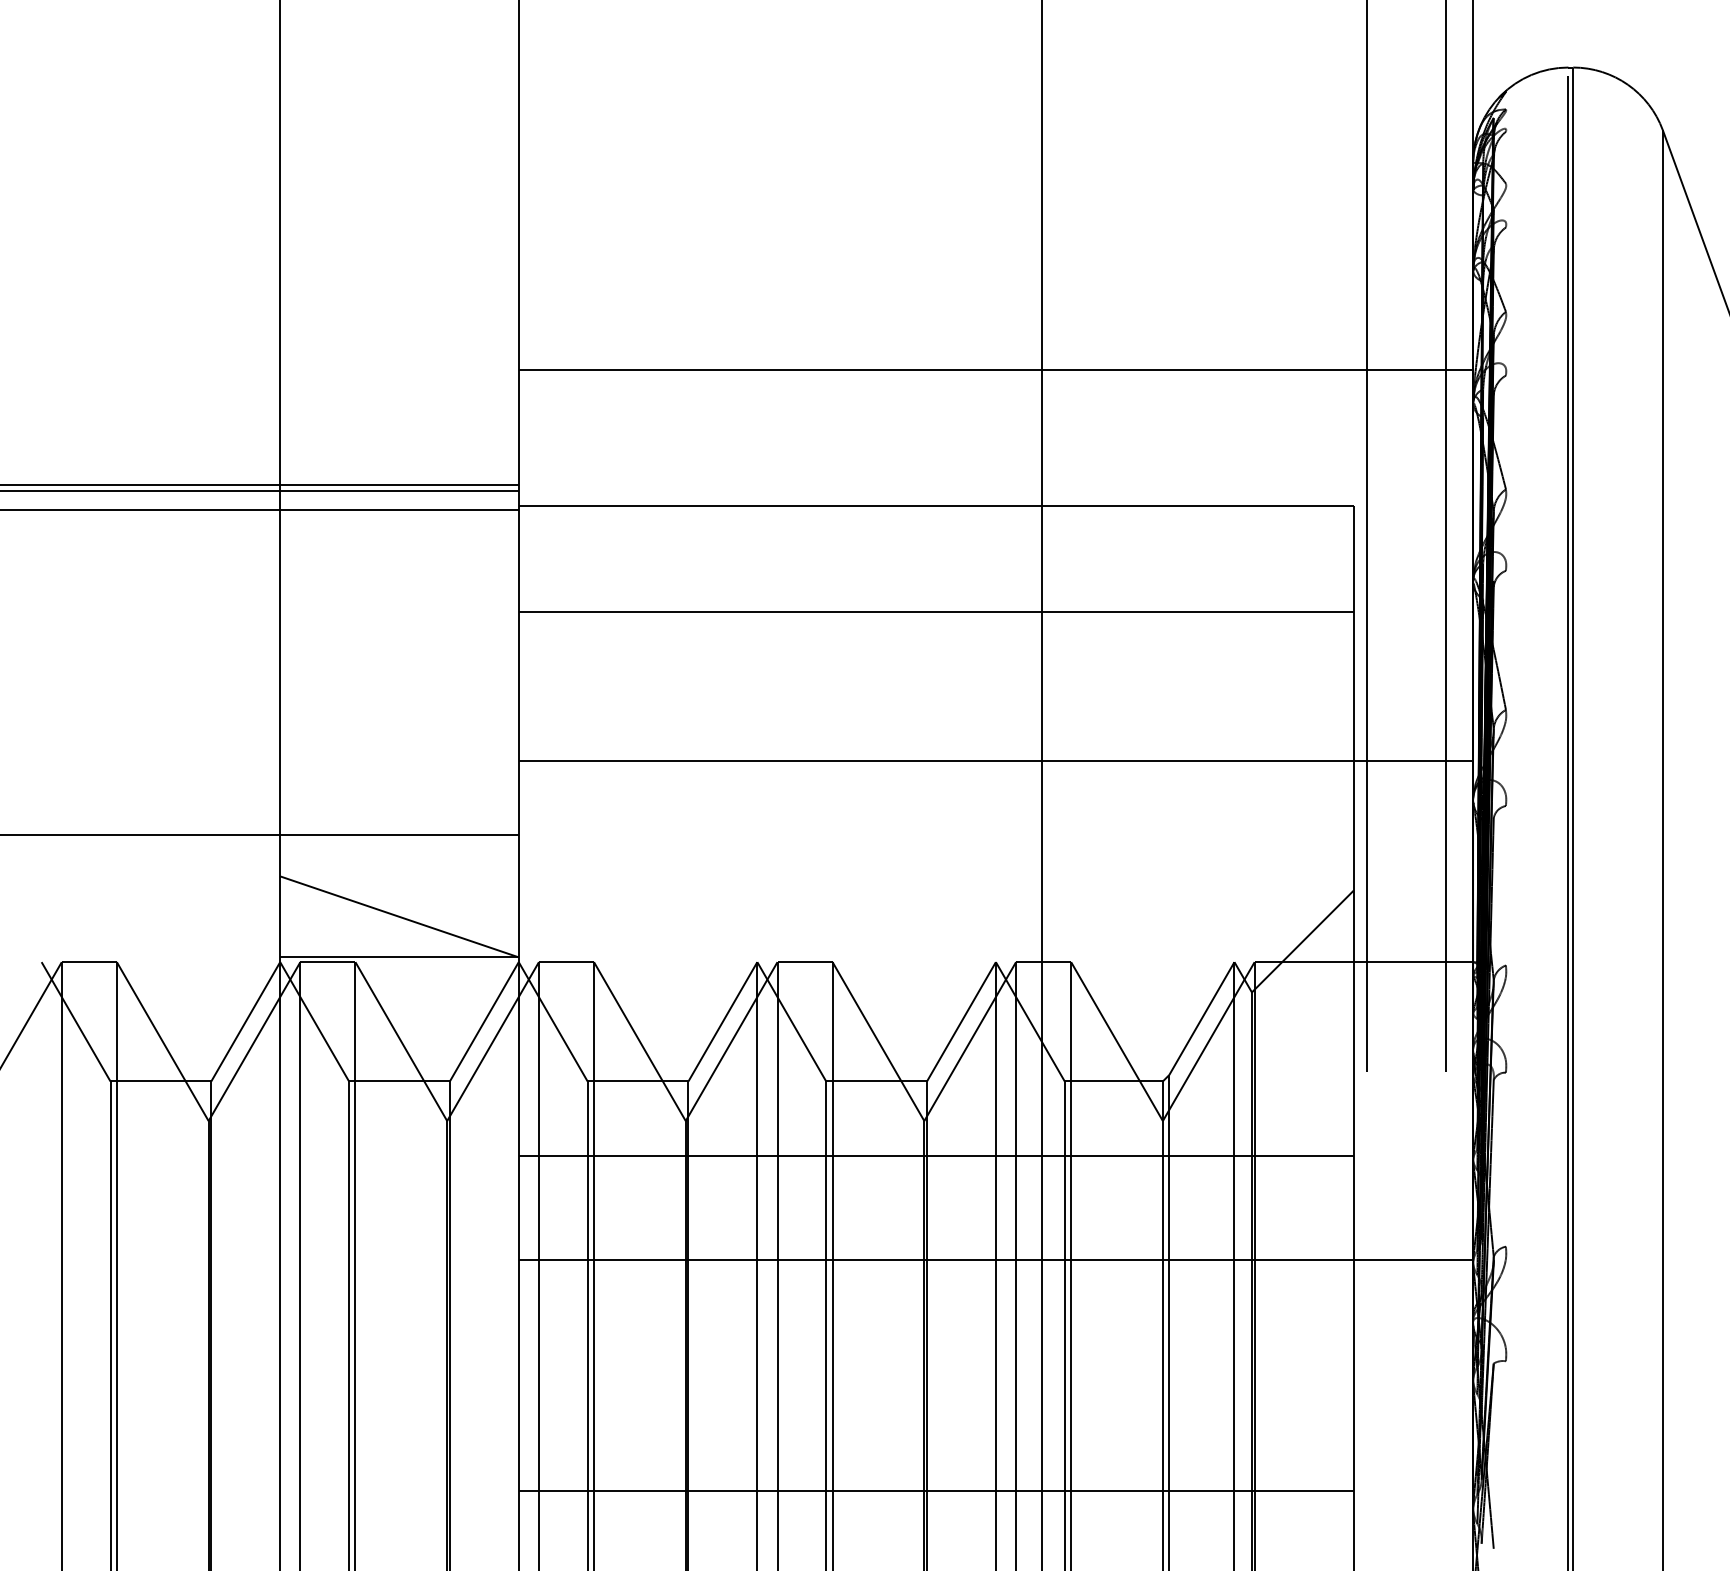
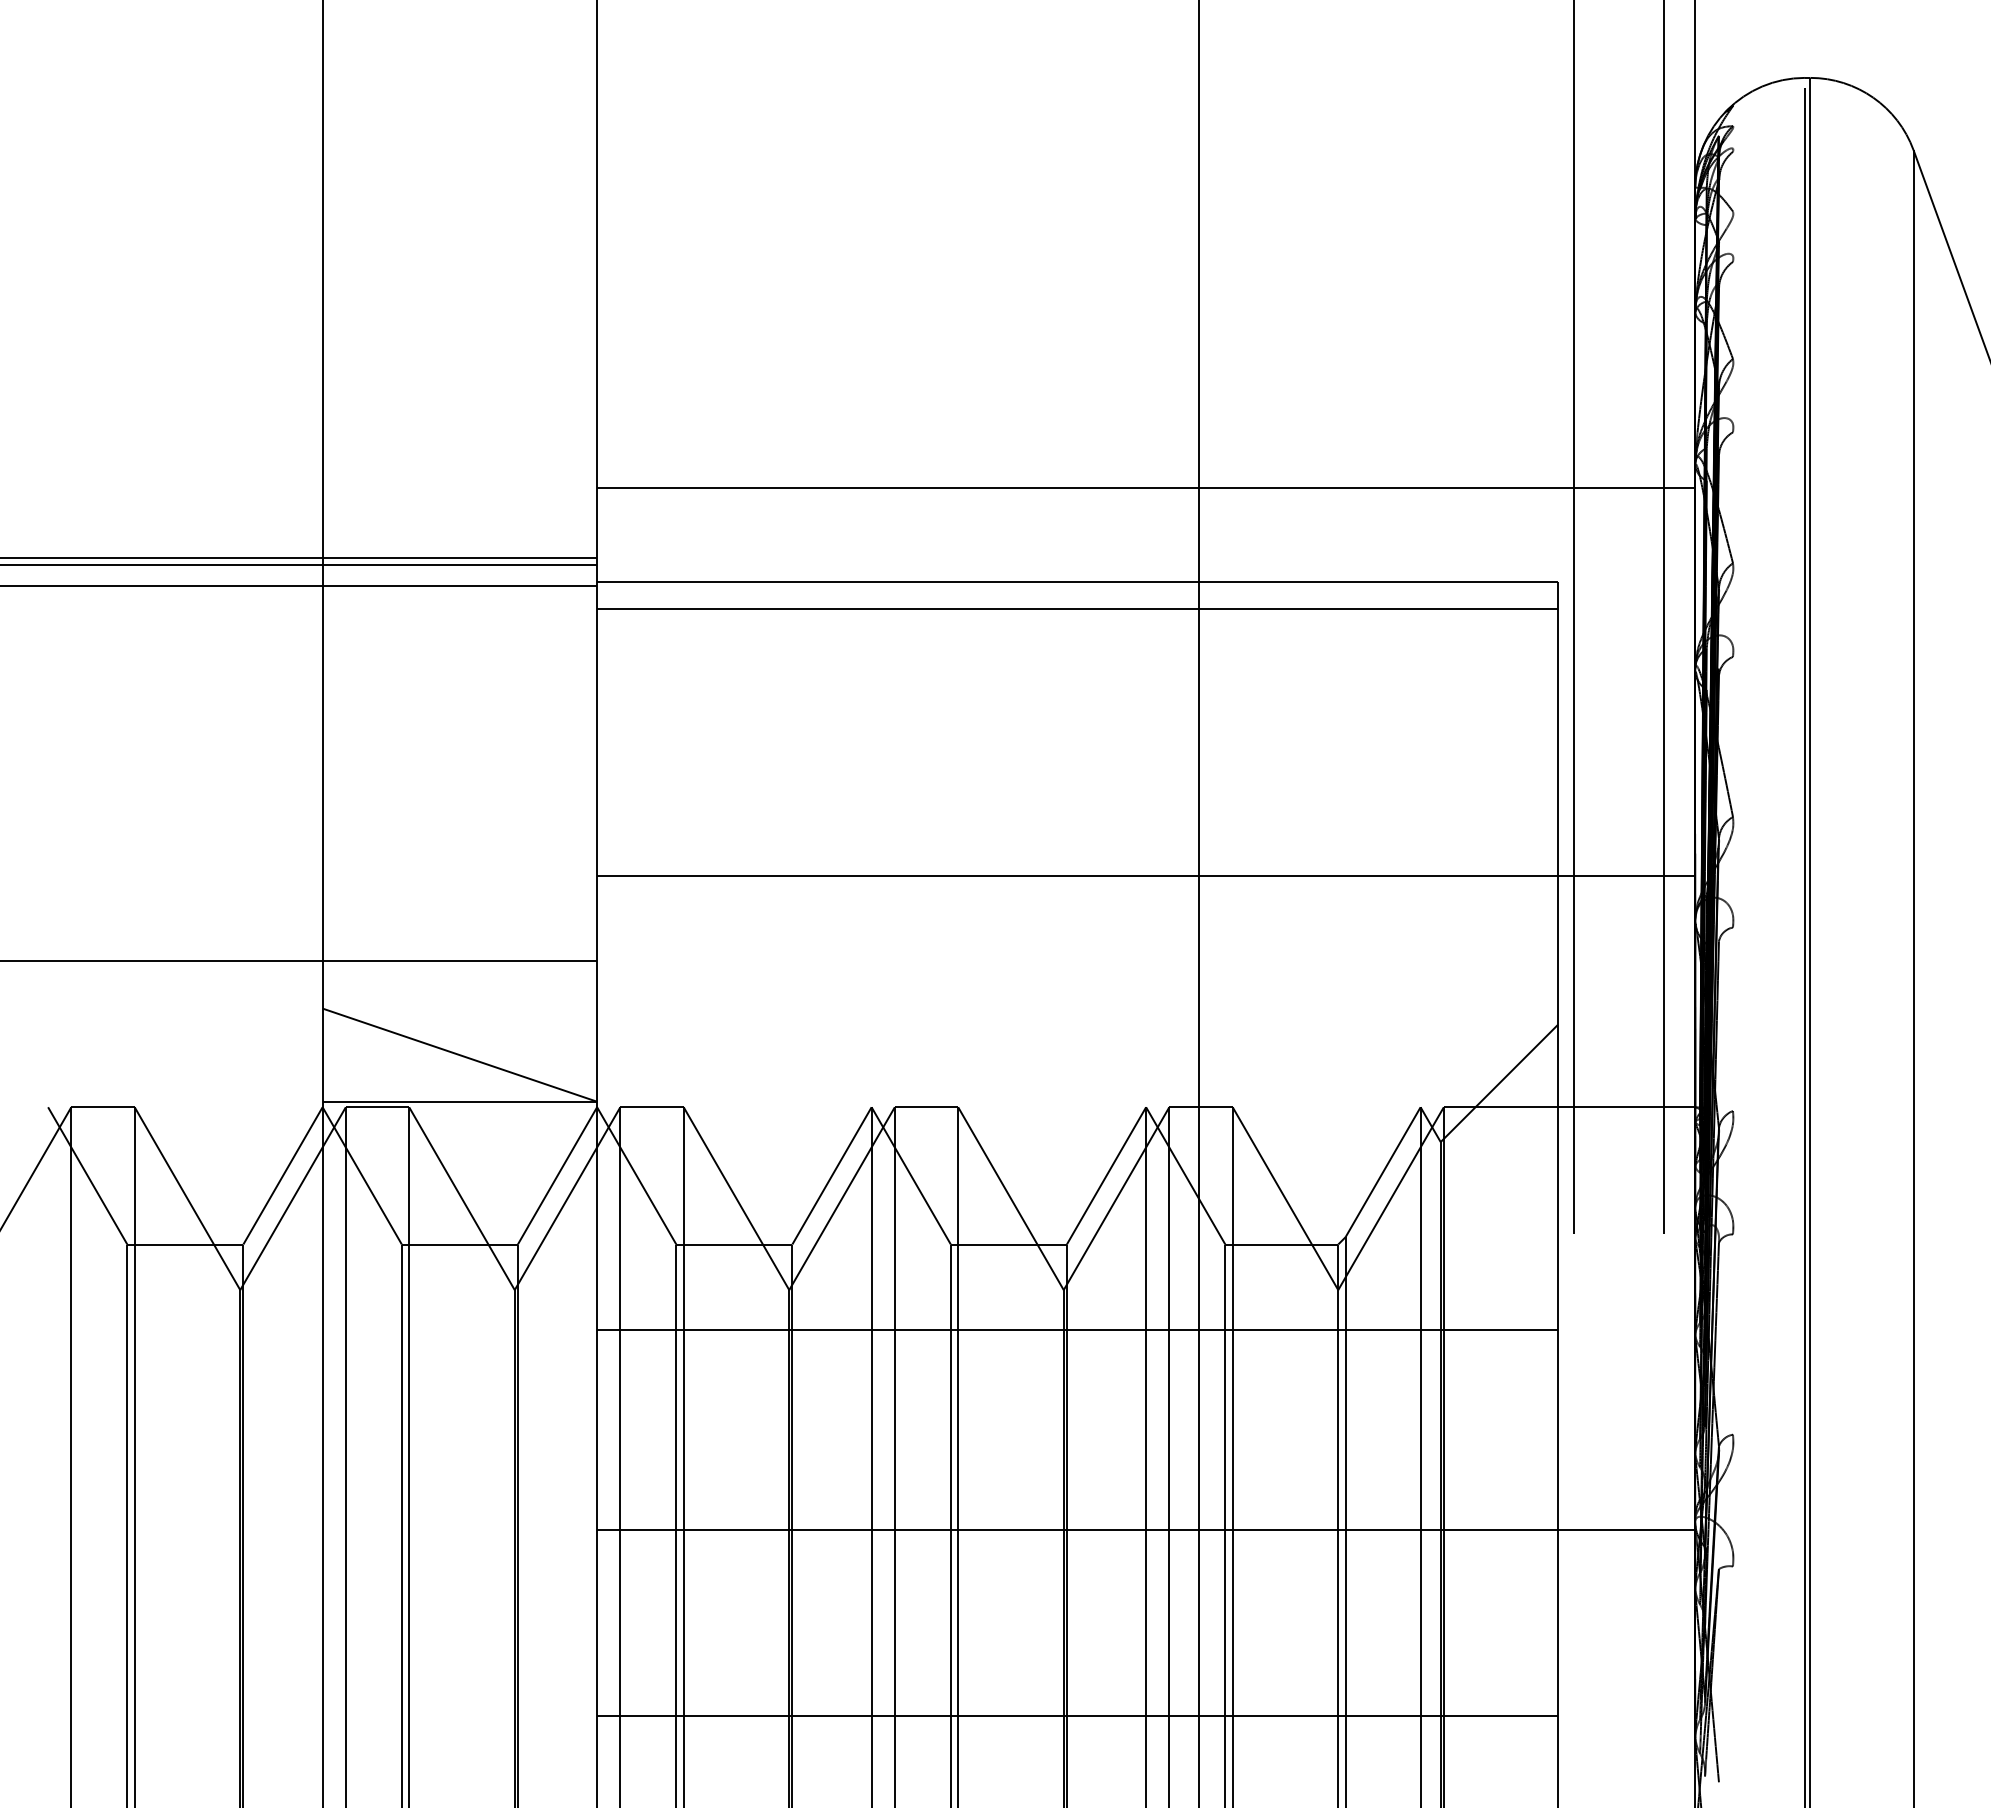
line: (996, 370) -> (1146, 488), moved
line: (936, 612) -> (1077, 609), moved
line: (996, 1260) -> (1146, 1530), moved

